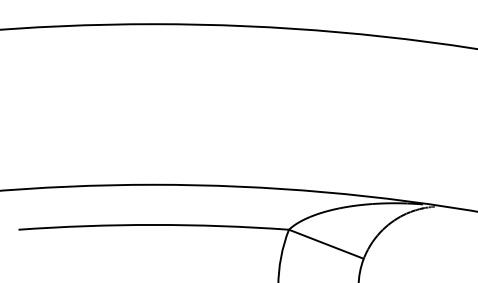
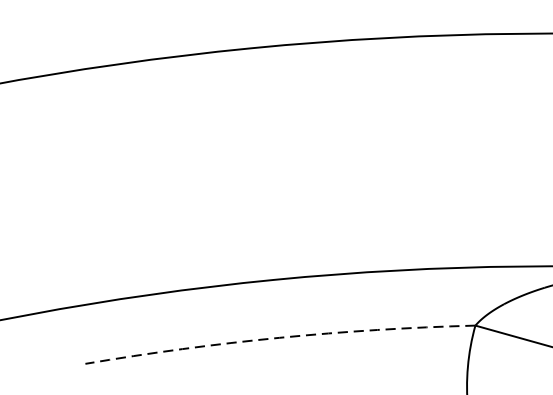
arc: (153, 224) -> (279, 337), solid -> dashed

